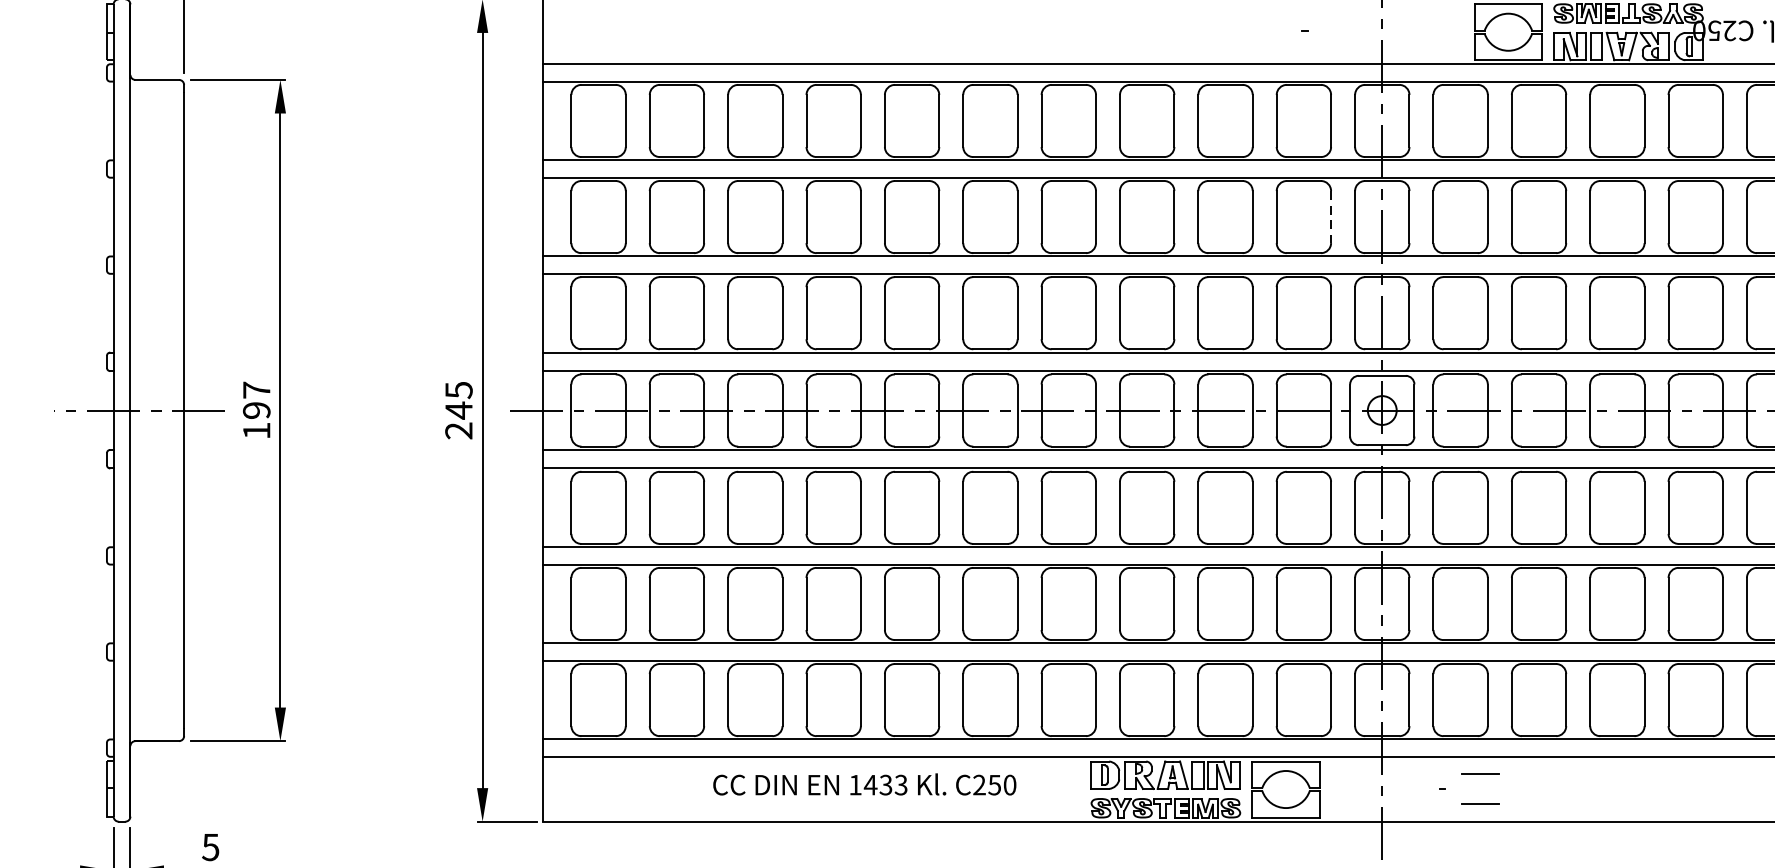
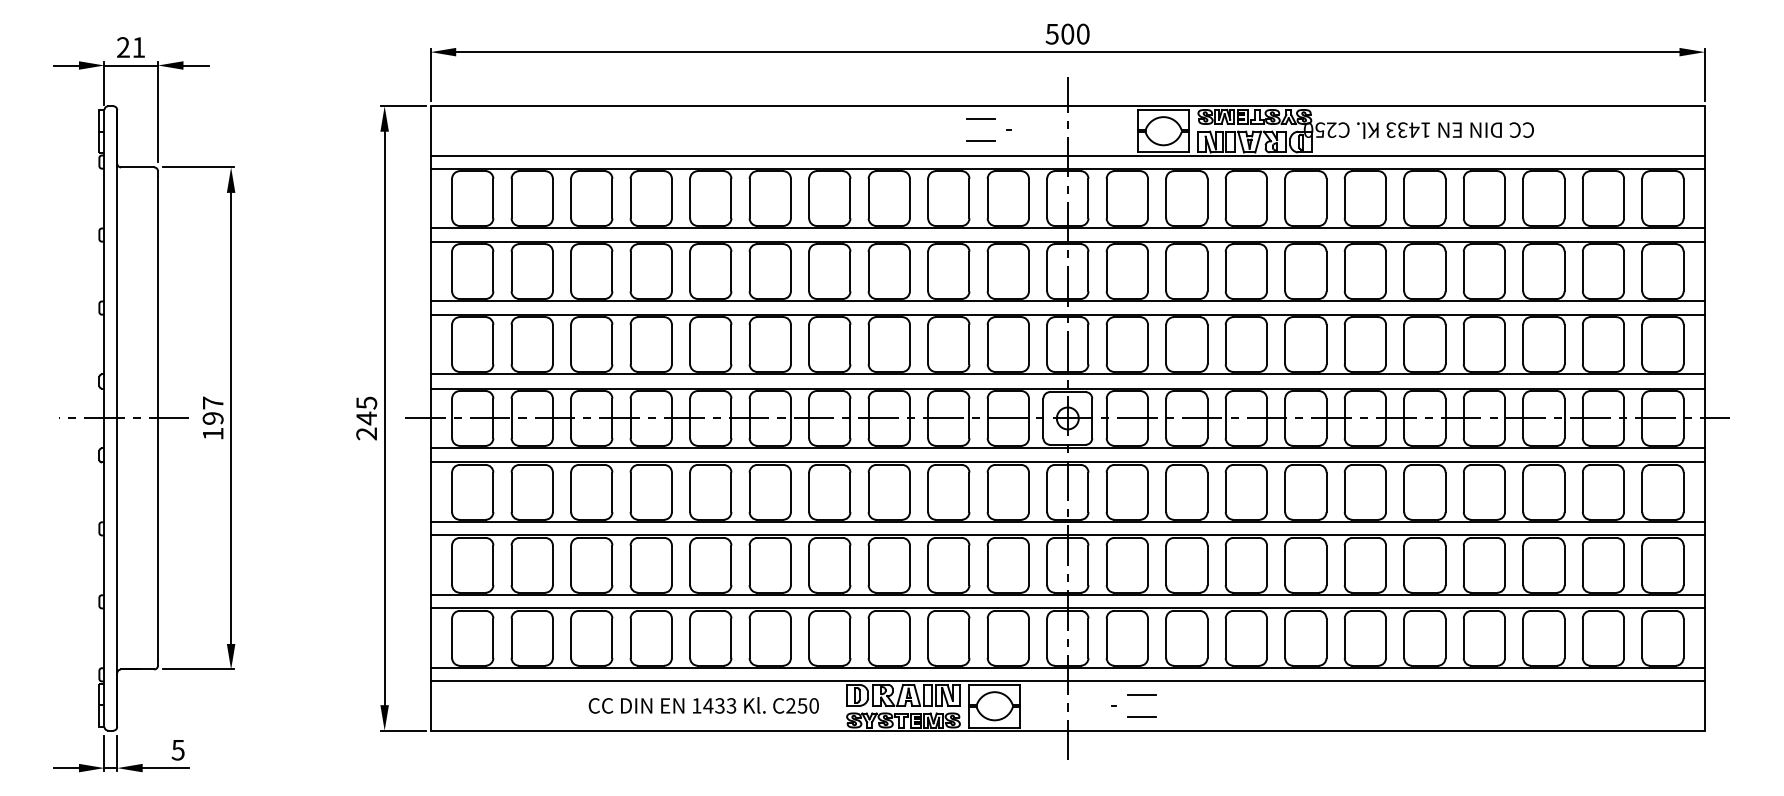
line: (1267, 15) -> (980, 118), added
line: (1267, 45) -> (980, 141), added
line: (1330, 217) -> (1028, 271), dashed -> solid
text: (864, 784) -> (703, 705), moved

